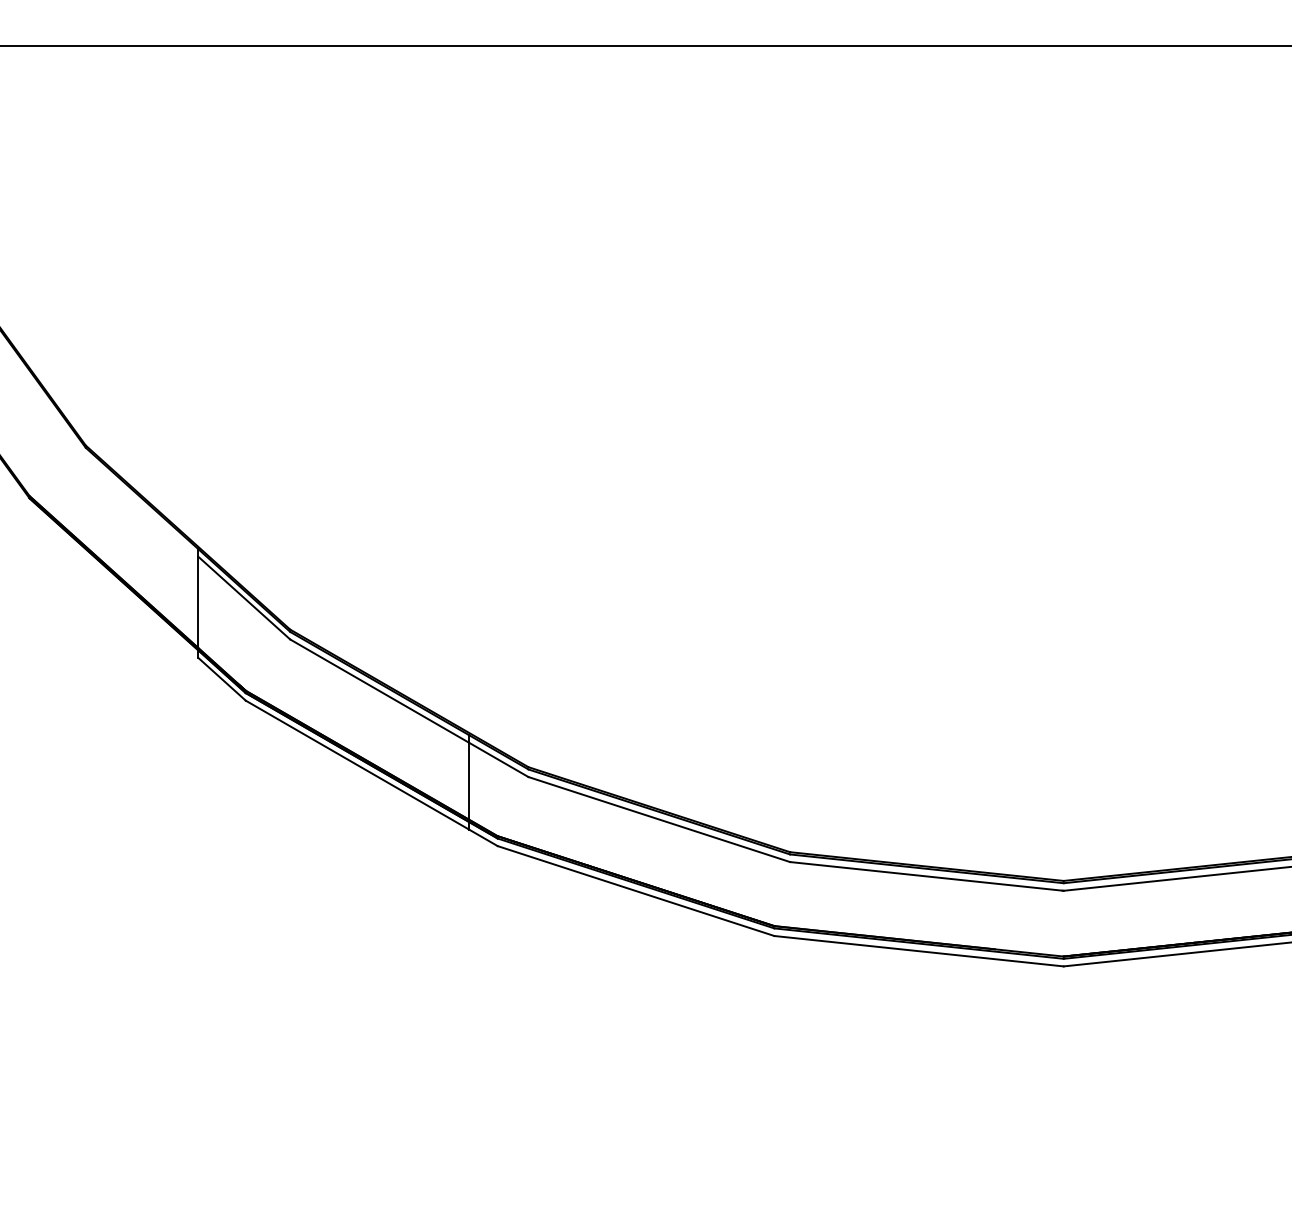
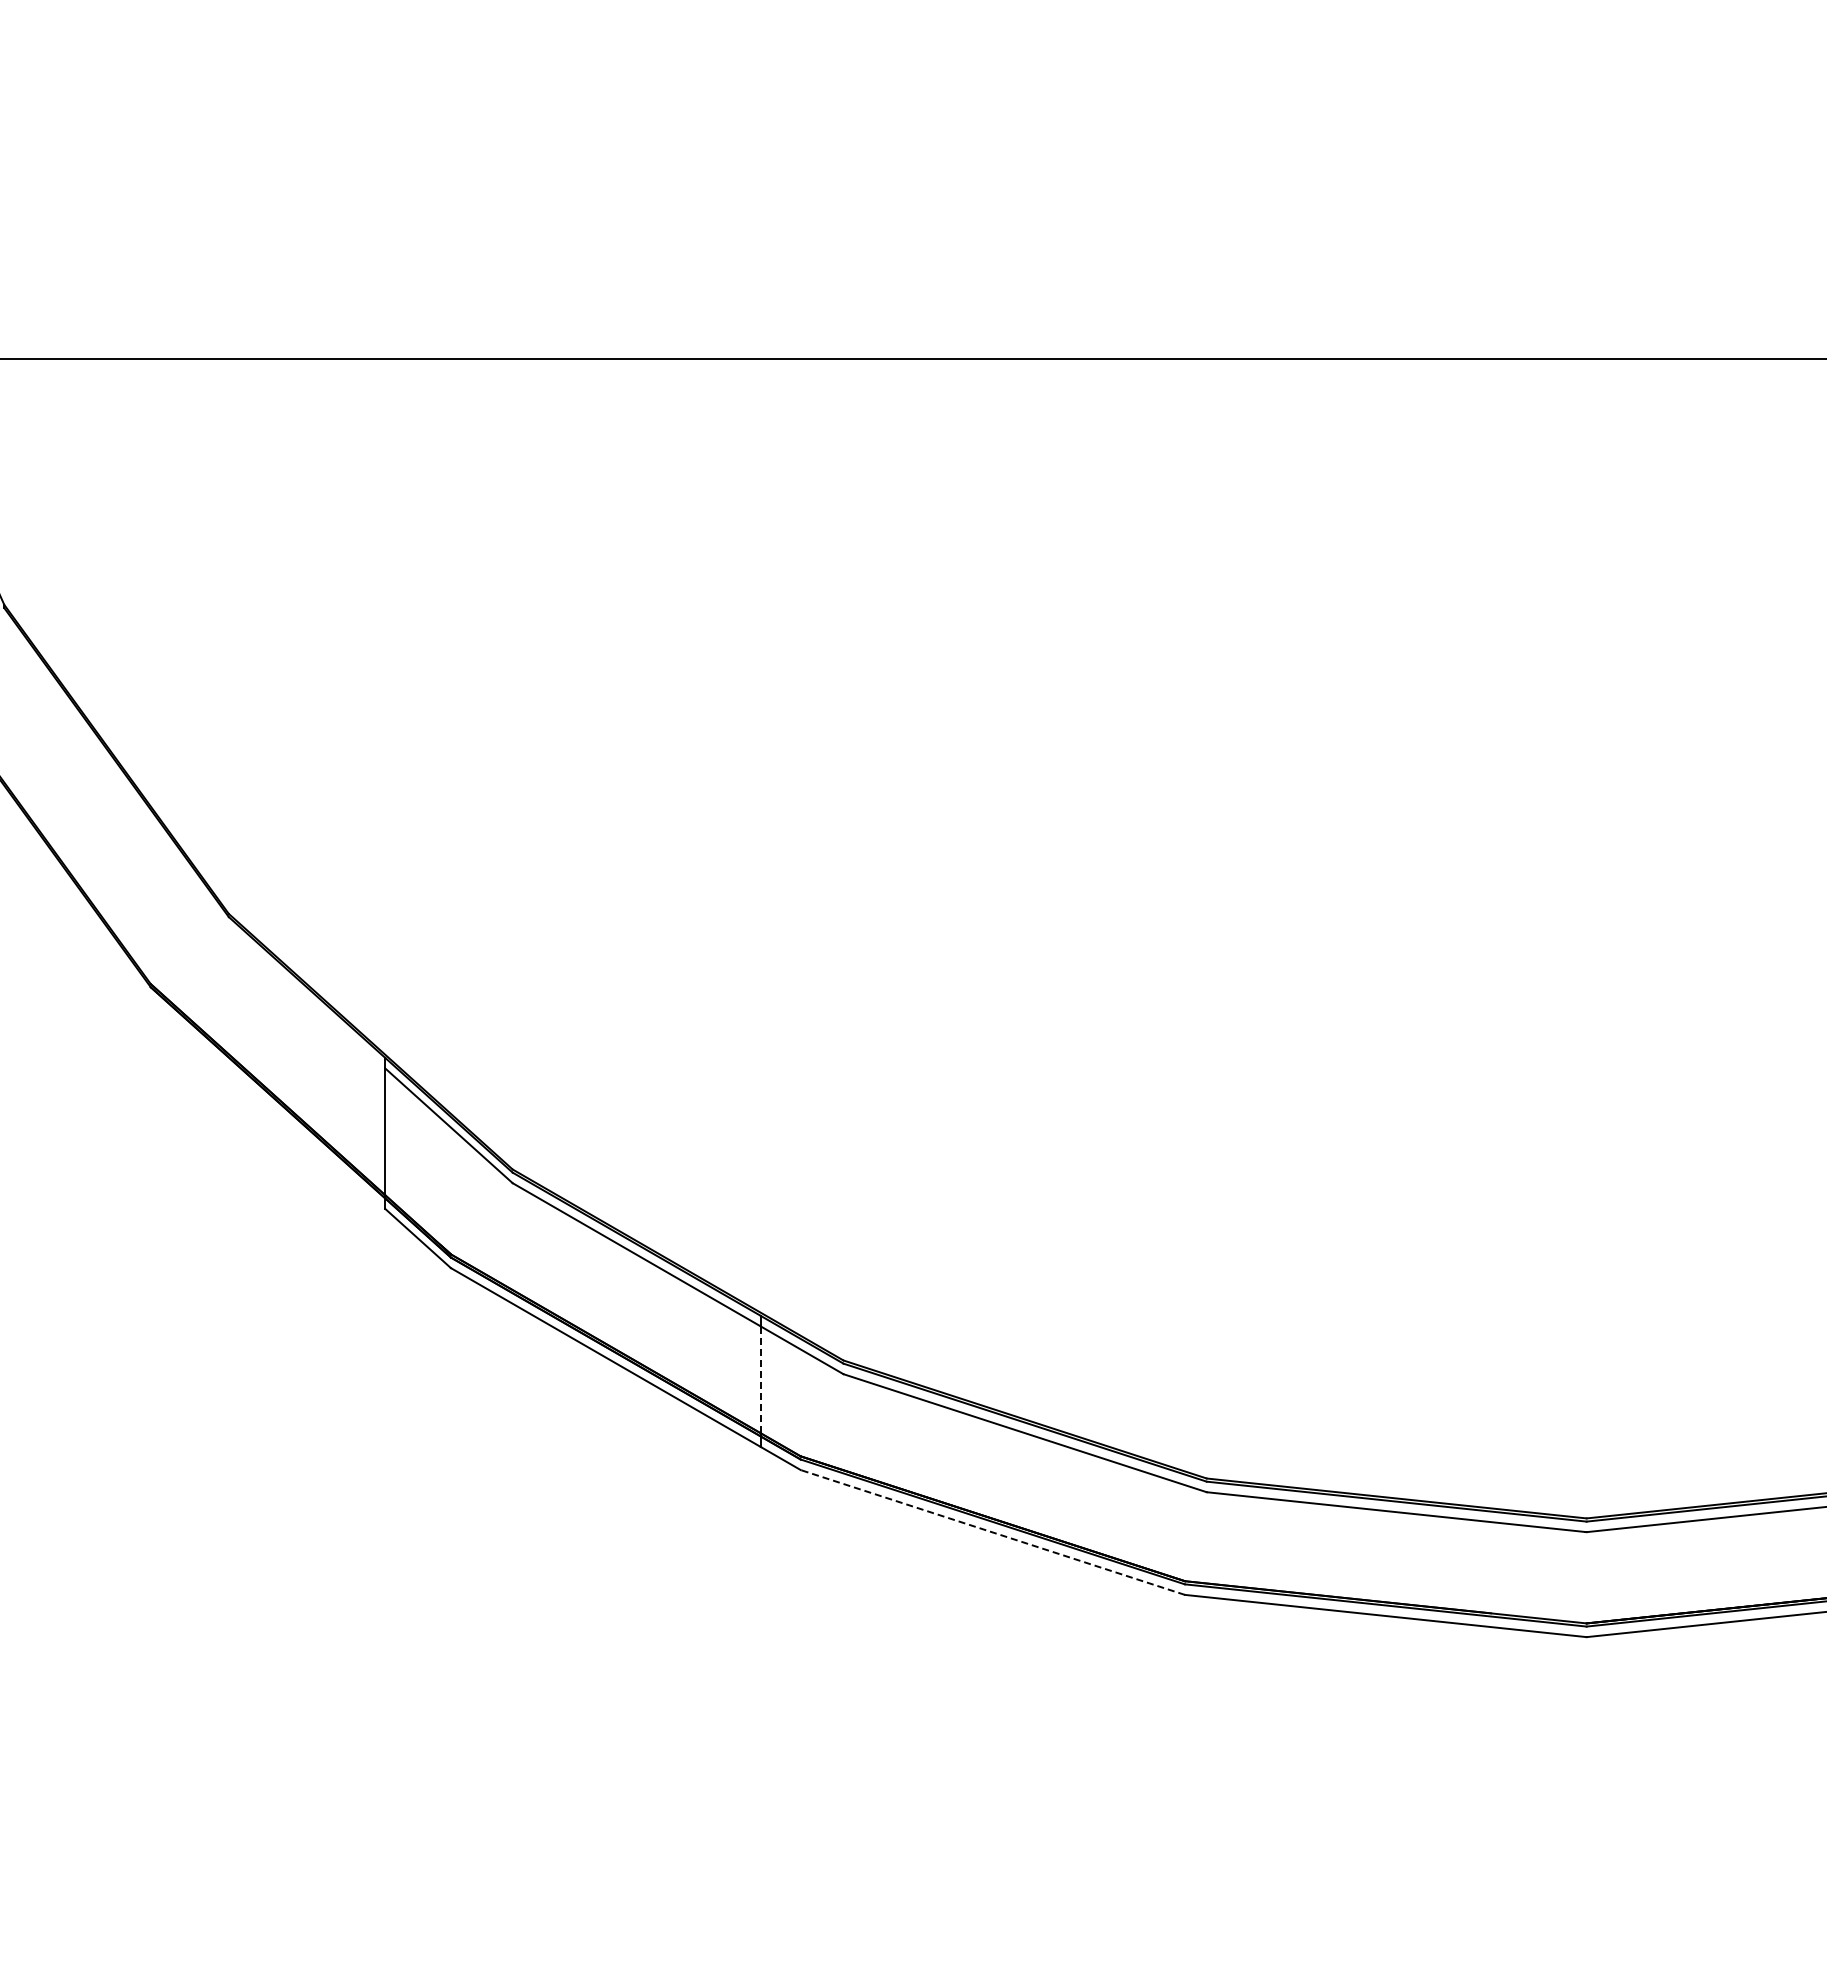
line: (468, 780) -> (760, 1379), solid -> dashed
line: (635, 891) -> (992, 1532), solid -> dashed

